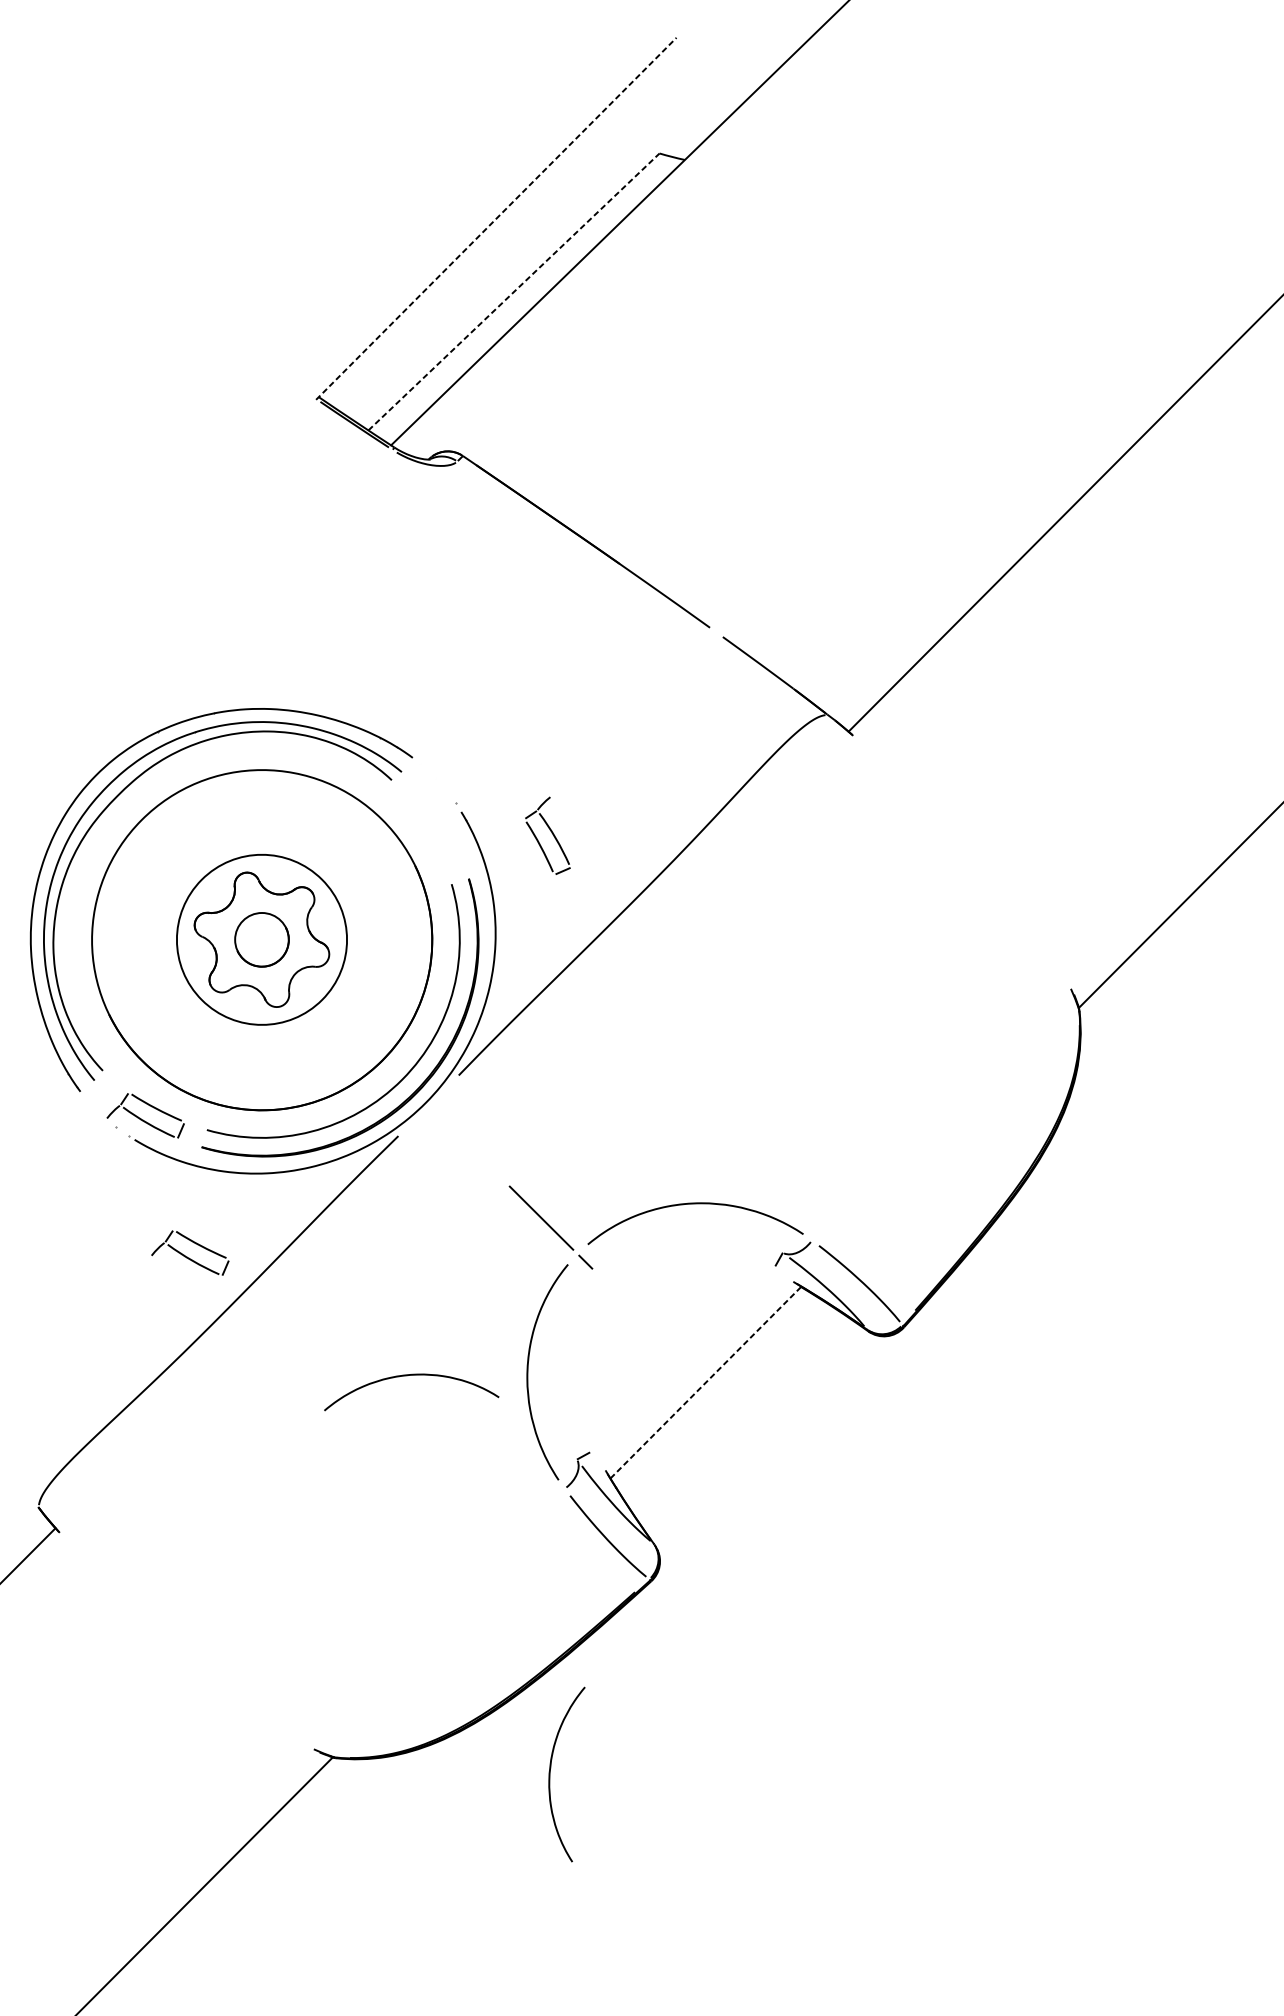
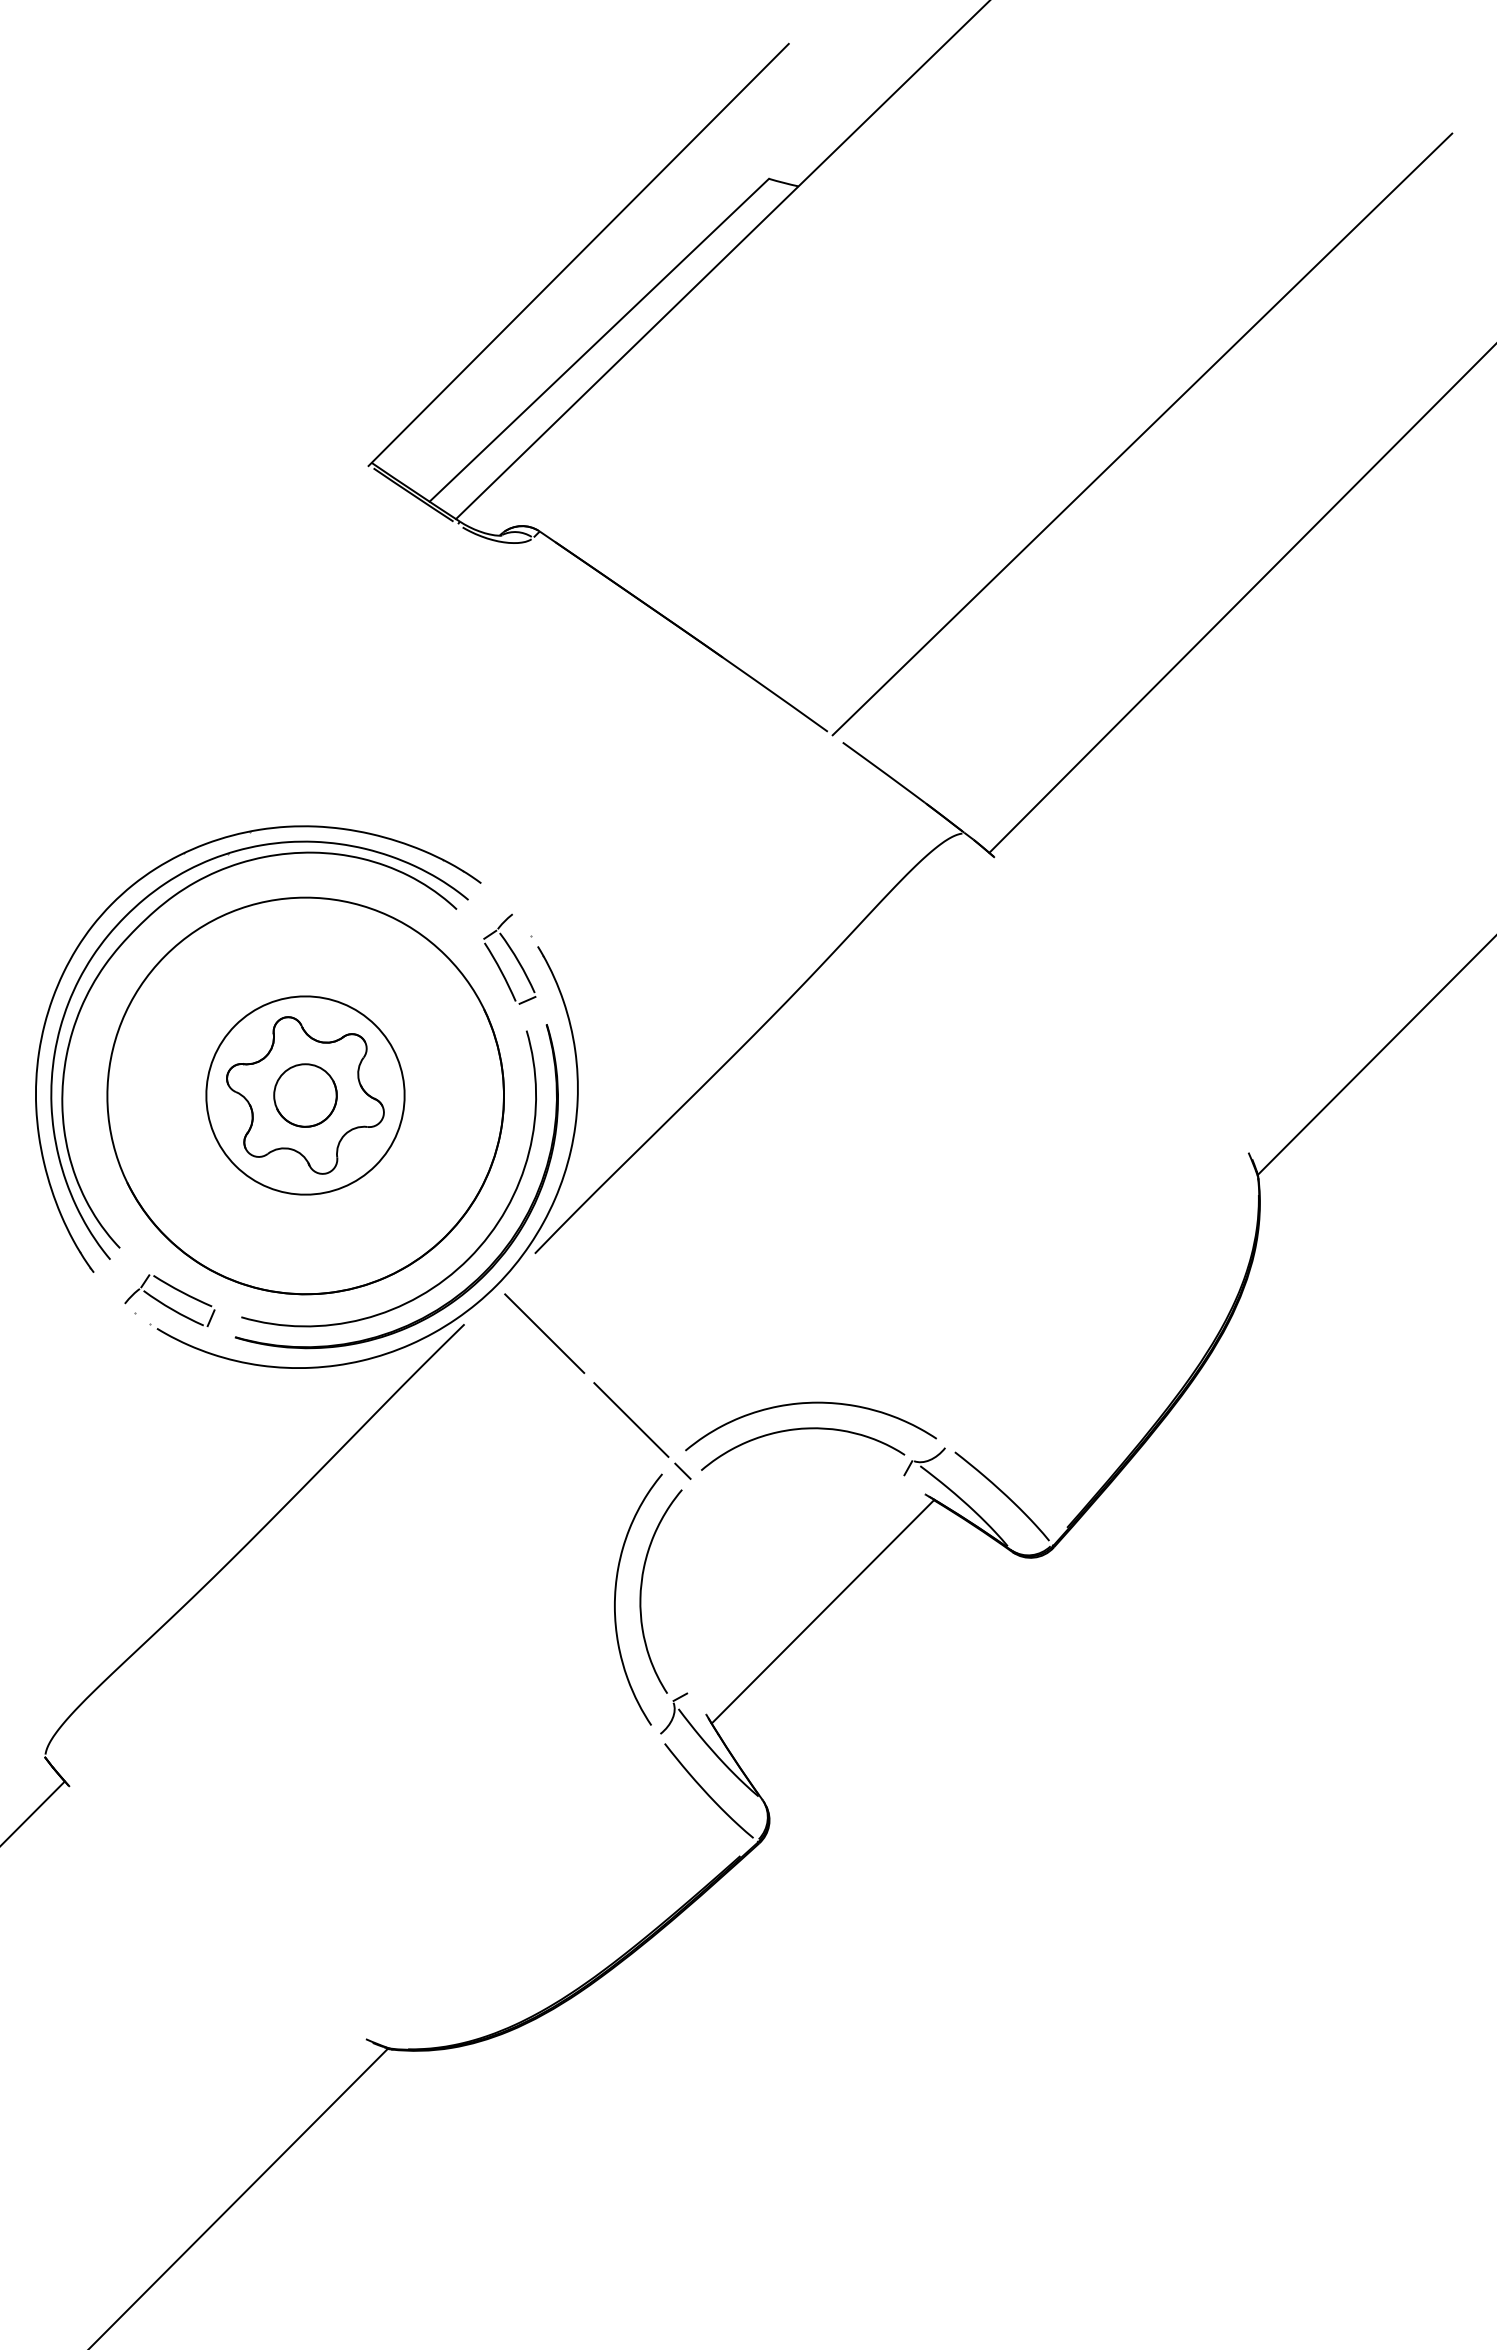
line: (496, 218) -> (578, 254), dashed -> solid
line: (514, 291) -> (599, 339), dashed -> solid
line: (979, 372) -> (1142, 434), added
part: (547, 835) -> (509, 958), moved
line: (467, 1143) -> (544, 1333), added
part: (189, 1252) -> (221, 1460), removed
curve: (412, 1375) -> (803, 1429), moved
line: (706, 1382) -> (823, 1611), dashed -> solid
curve: (551, 1770) -> (642, 1586), moved

